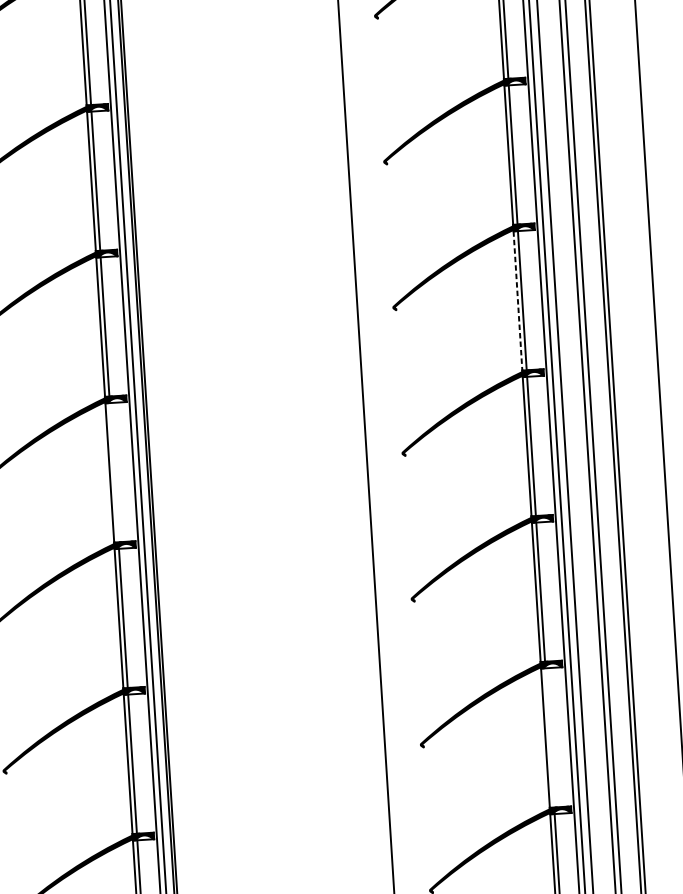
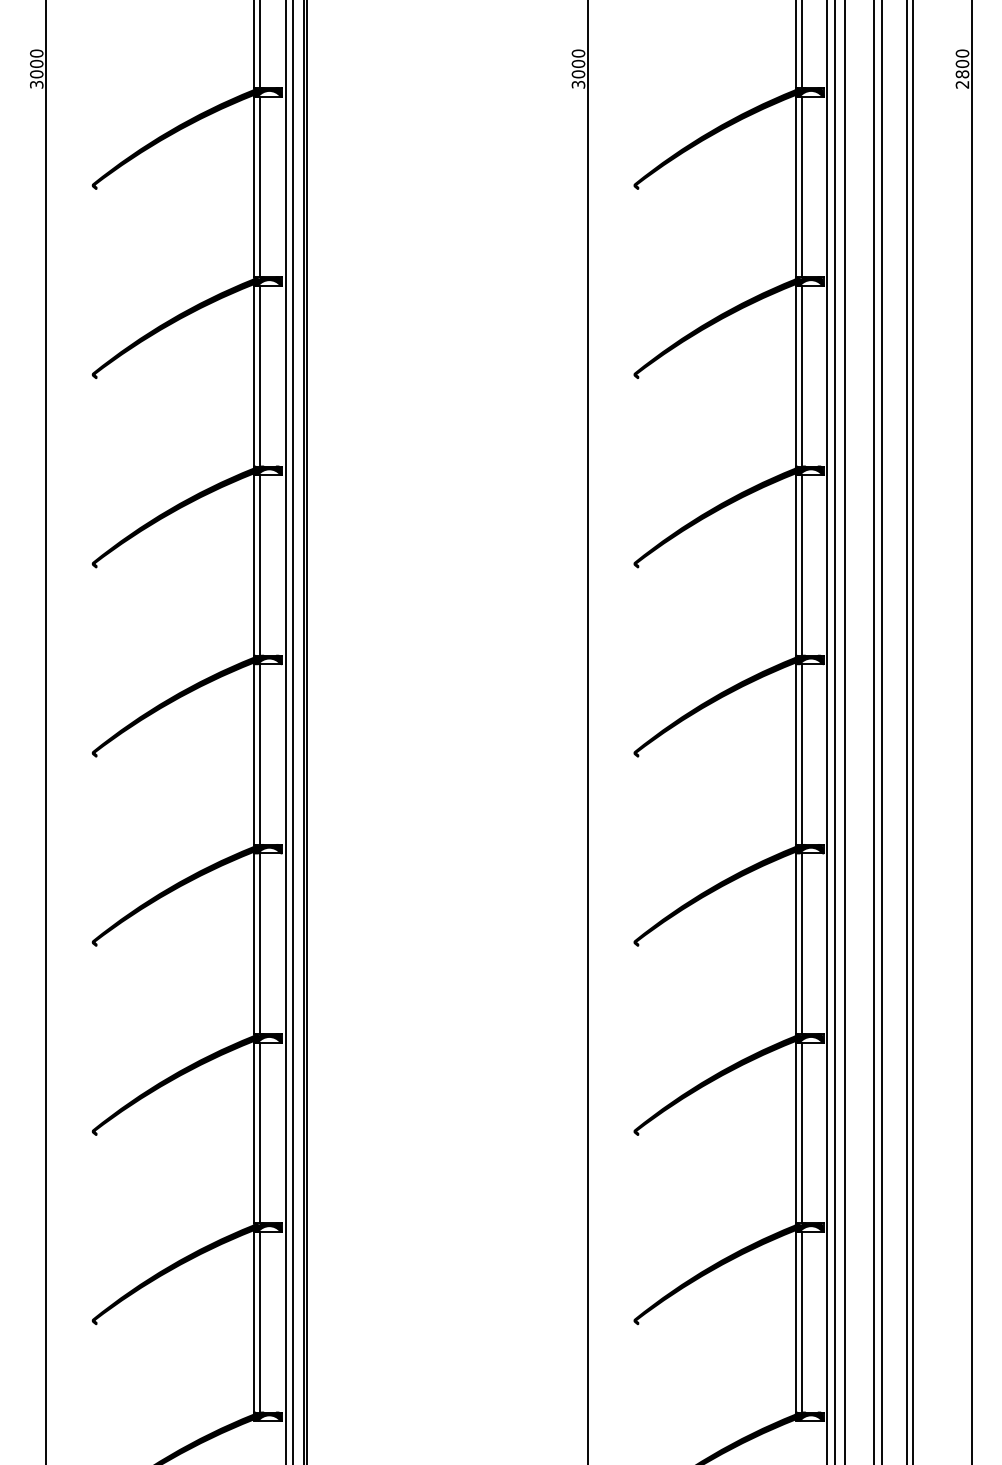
line: (518, 301) -> (796, 565), dashed -> solid
line: (114, 472) -> (260, 754), added
line: (549, 737) -> (801, 1132), added

